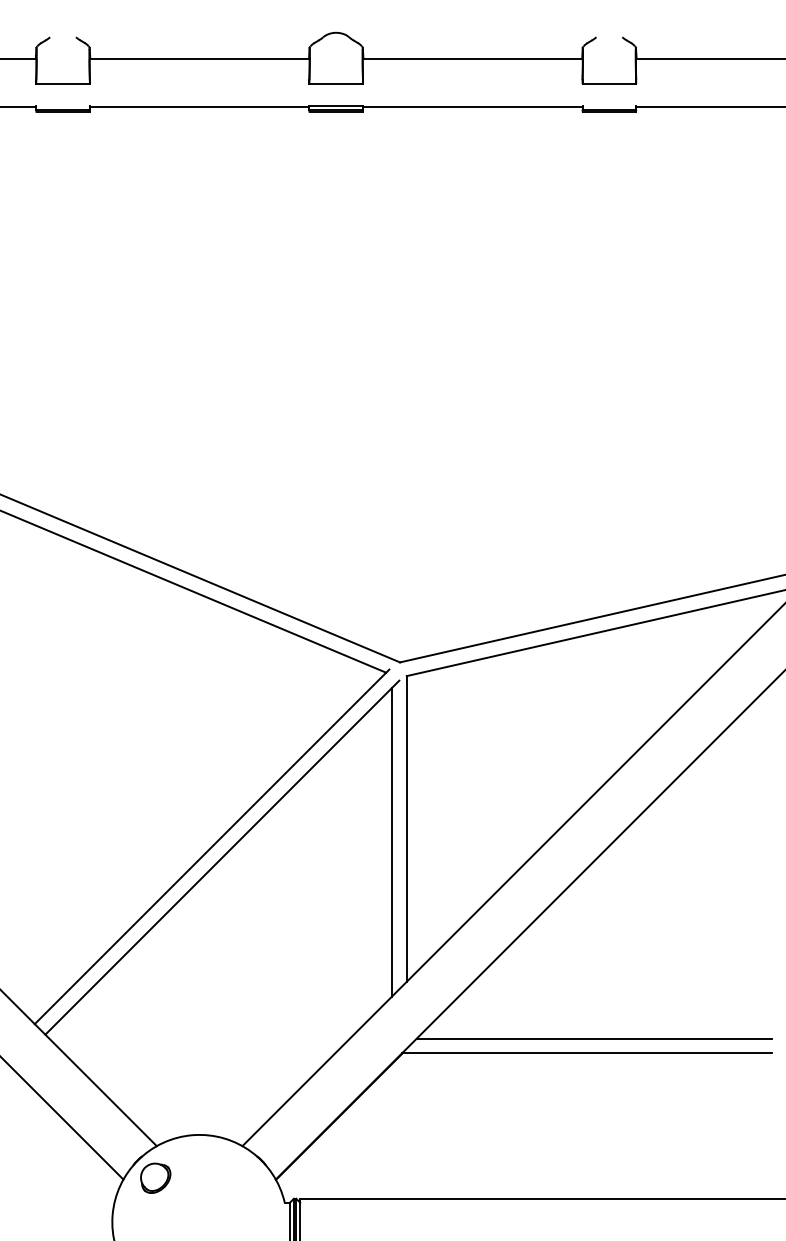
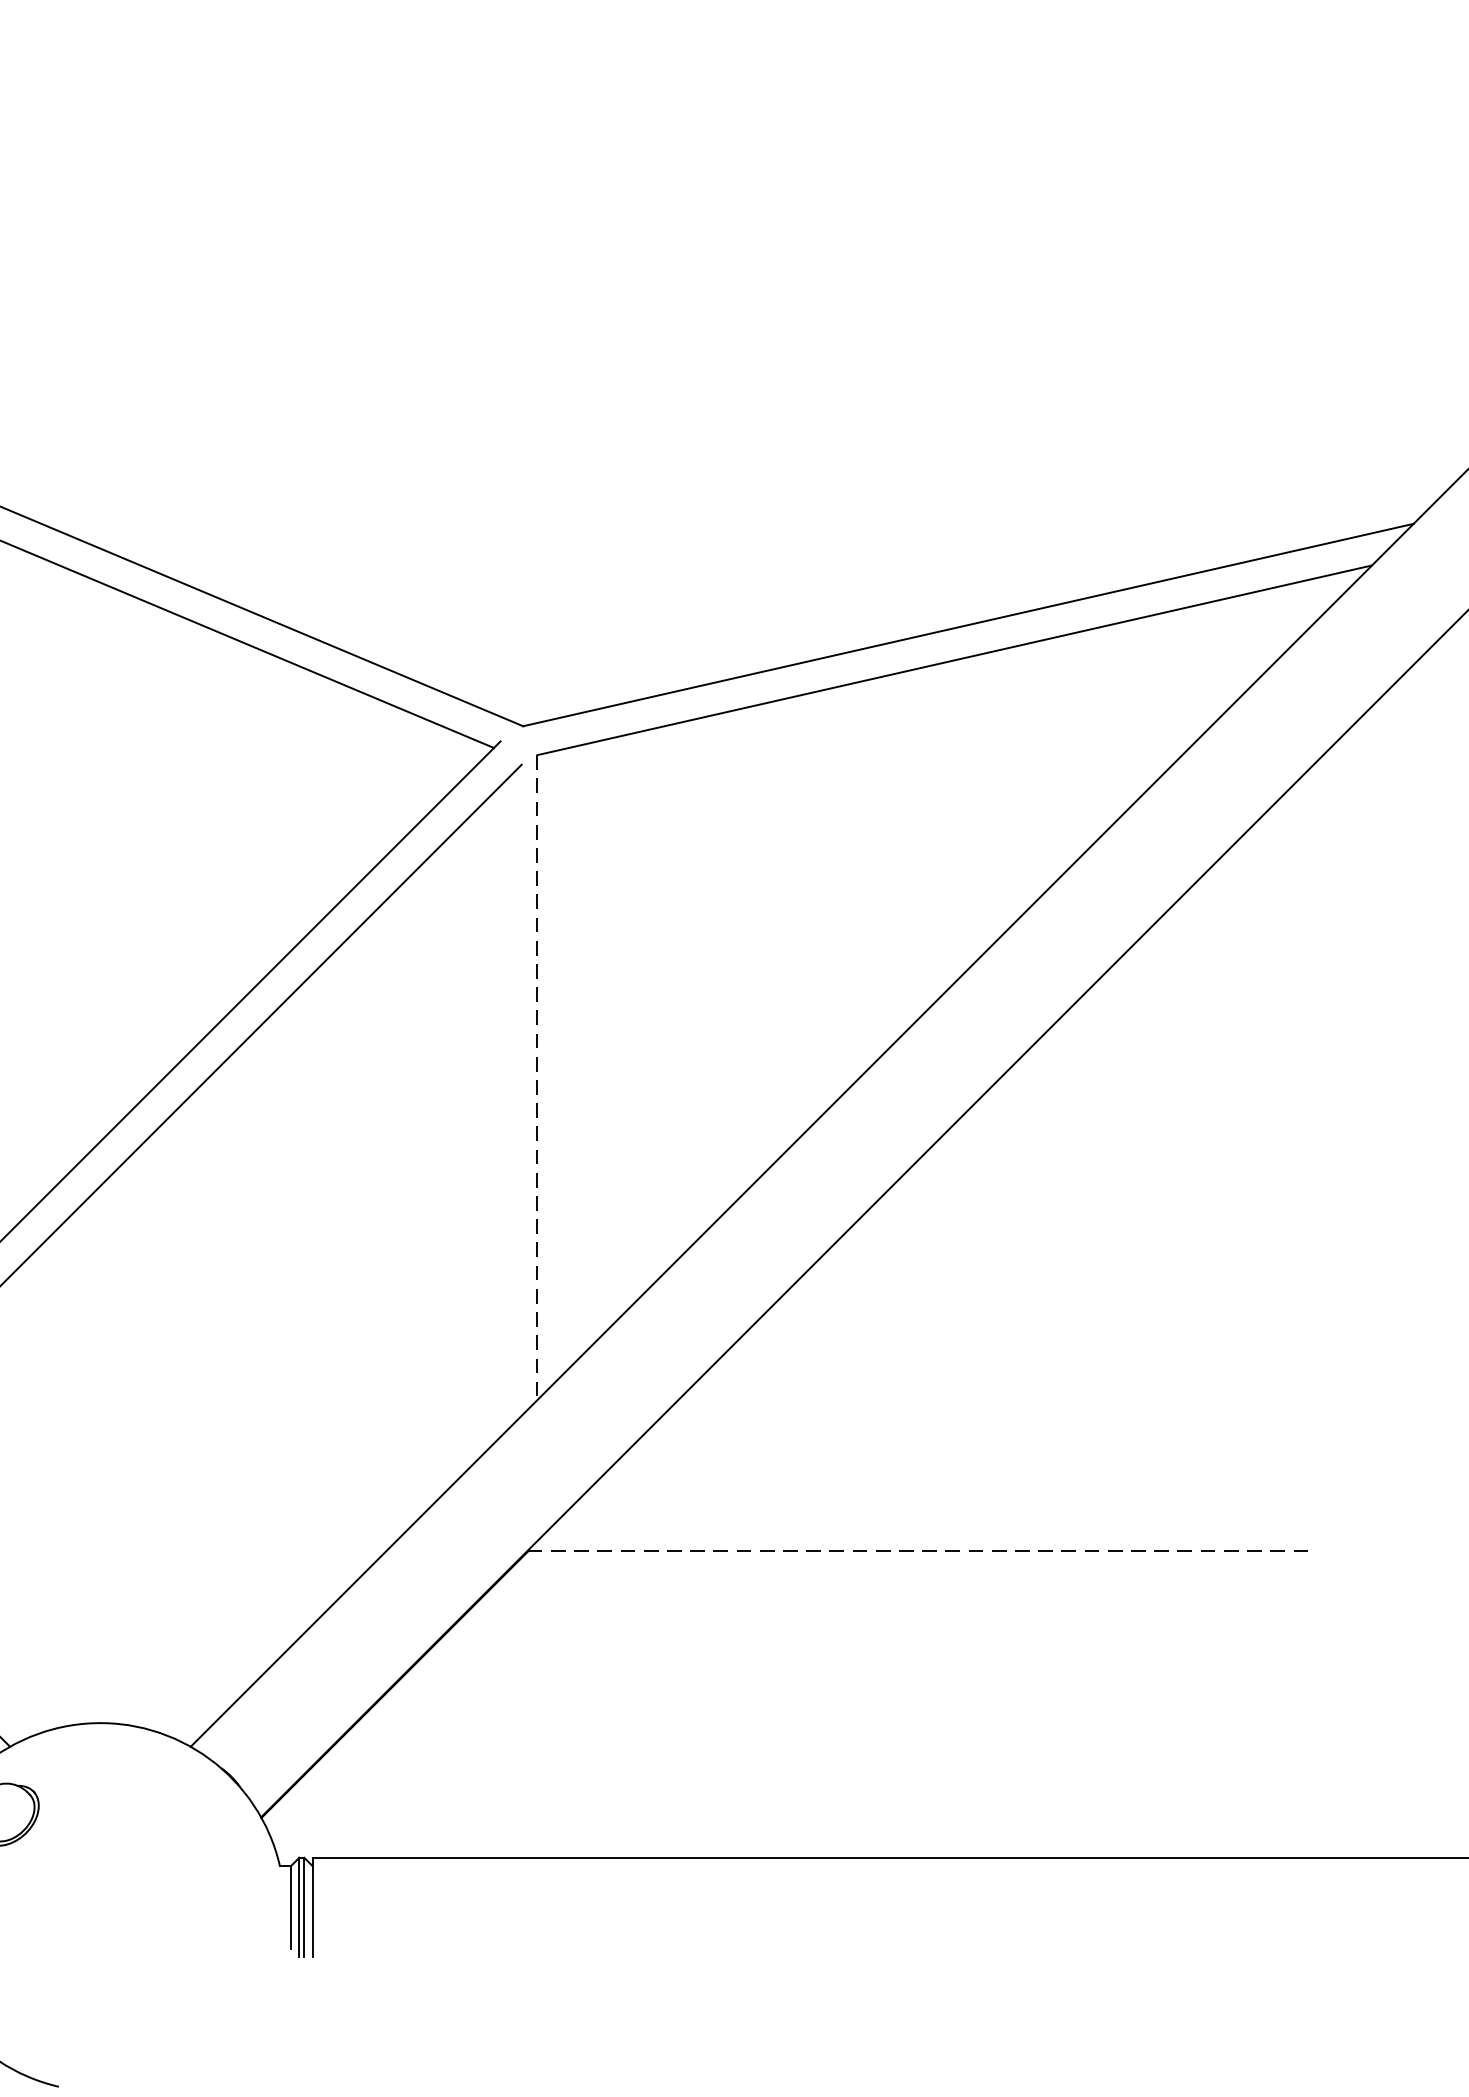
line: (406, 828) -> (536, 1076), solid -> dashed
line: (391, 842) -> (505, 1106), removed
line: (593, 1038) -> (931, 1519), removed
line: (587, 1053) -> (918, 1551), solid -> dashed

